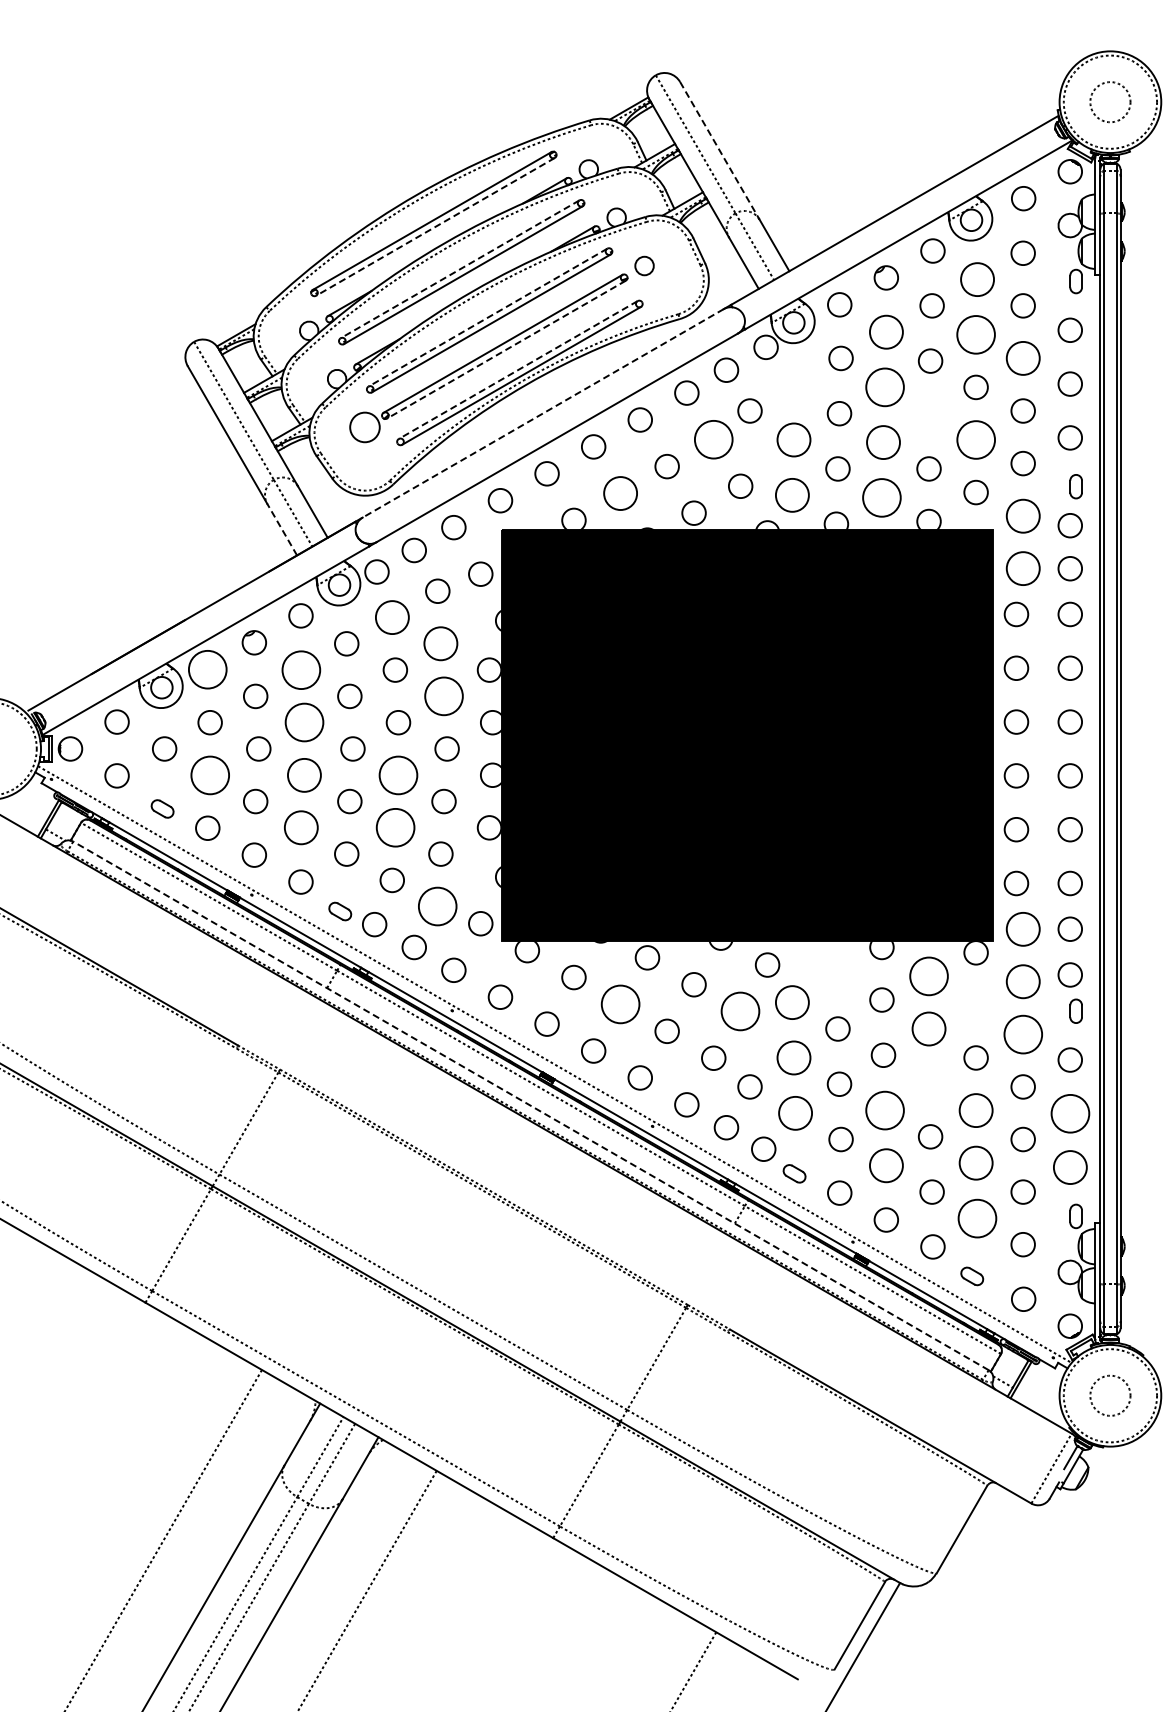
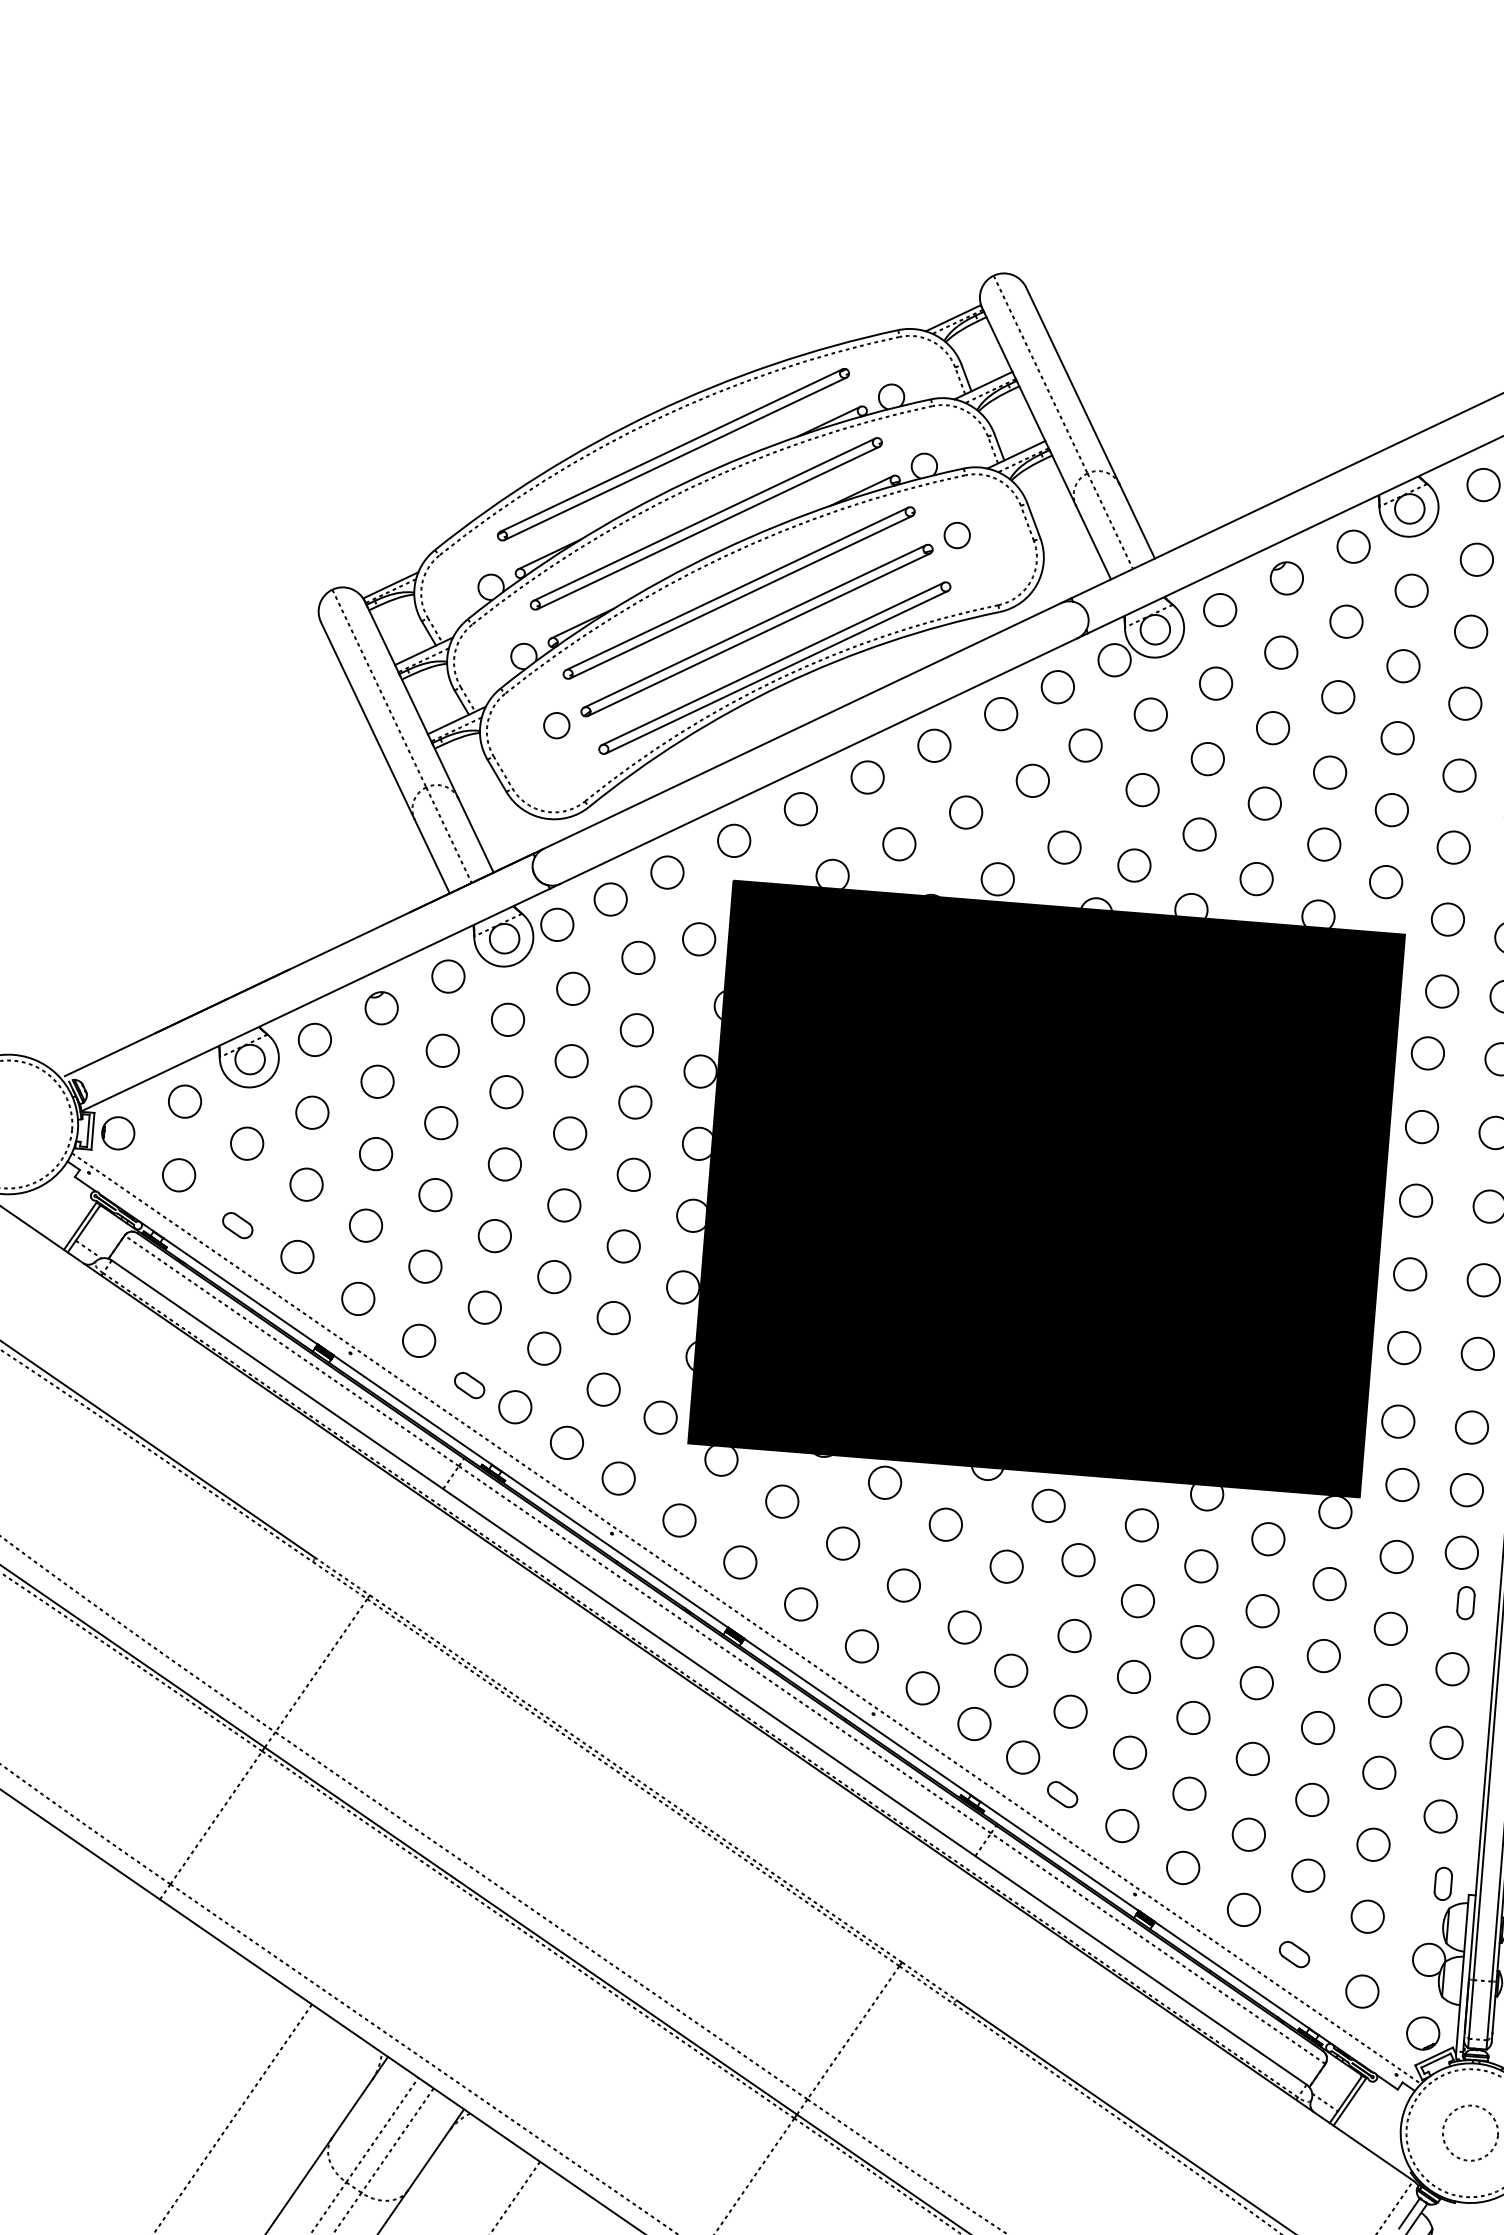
line: (720, 151) -> (1073, 387), dashed -> solid
line: (435, 226) -> (675, 458), dashed -> solid
line: (460, 269) -> (704, 519), dashed -> solid
circle: (977, 279) -> (1411, 590), size x0.71
line: (487, 317) -> (736, 588), dashed -> solid
circle: (886, 331) -> (1281, 651), size x0.71
circle: (975, 334) -> (1402, 665), size x0.62
line: (506, 349) -> (759, 634), dashed -> solid
circle: (1022, 358) -> (1464, 703), size x0.71
line: (518, 370) -> (773, 664), dashed -> solid
circle: (795, 384) -> (1150, 714), added
circle: (884, 387) -> (1272, 728), size x0.62
line: (542, 413) -> (801, 726), dashed -> solid
circle: (928, 415) -> (1329, 771), added
circle: (364, 427) -> (556, 725), size x0.62
circle: (713, 439) -> (1032, 780), size x0.62
circle: (793, 439) -> (1142, 789), size x0.71
circle: (975, 439) -> (1391, 809), size x0.62
circle: (883, 442) -> (1264, 803), size x0.71
circle: (620, 493) -> (899, 844), size x0.71
circle: (792, 494) -> (1134, 864), size x0.71
circle: (881, 497) -> (1256, 878), size x0.62
circle: (1022, 515) -> (1447, 918), size x0.71
line: (282, 529) -> (432, 856), dashed -> solid
circle: (1022, 568) -> (1441, 991), size x0.71
circle: (391, 617) -> (572, 988), size x0.71
circle: (440, 643) -> (636, 1029), size x0.71
circle: (207, 669) -> (314, 1039), size x0.62
circle: (300, 669) -> (441, 1049), size x0.62
circle: (443, 696) -> (634, 1102), size x0.62
circle: (303, 722) -> (440, 1122), size x0.62
circle: (209, 774) -> (305, 1183), size x0.62
circle: (303, 774) -> (434, 1193), size x0.71
circle: (398, 774) -> (564, 1204), size x0.62
circle: (300, 827) -> (424, 1266), size x0.71
circle: (394, 827) -> (553, 1276), size x0.62
circle: (437, 906) -> (603, 1389), size x0.62
circle: (1022, 928) -> (1401, 1483), size x0.71
circle: (836, 973) -> (1142, 1525), added
circle: (928, 976) -> (1267, 1539), size x0.62
circle: (1022, 981) -> (1395, 1556), size x0.71
circle: (792, 1002) -> (1078, 1559), size x0.71
circle: (620, 1004) -> (842, 1543), size x0.62
circle: (975, 1005) -> (1328, 1584), added
circle: (740, 1011) -> (1006, 1566), size x0.62
circle: (928, 1028) -> (1261, 1610), size x0.71
circle: (1022, 1033) -> (1390, 1627), size x0.62
circle: (793, 1057) -> (1073, 1635), size x0.71
circle: (928, 1081) -> (1256, 1682), added
line: (530, 1105) -> (708, 1671), dashed -> solid
circle: (884, 1110) -> (1192, 1717), size x0.62
circle: (975, 1110) -> (1317, 1727), size x0.71
circle: (795, 1112) -> (1070, 1710), size x0.71
circle: (1069, 1113) -> (1445, 1742), size x0.62
circle: (975, 1162) -> (1311, 1799), size x0.71
circle: (886, 1165) -> (1189, 1793), size x0.71
circle: (1069, 1167) -> (1439, 1816), size x0.71
circle: (977, 1217) -> (1308, 1874), size x0.62

